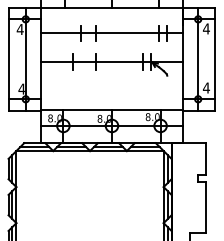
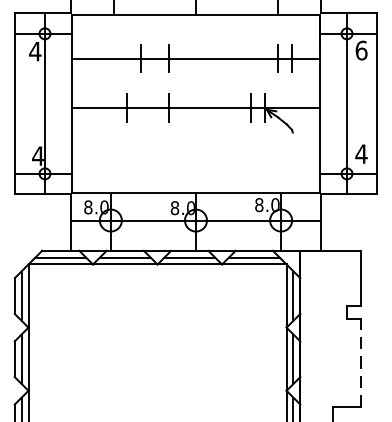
text: (206, 28) -> (361, 49), 4 -> 6
line: (206, 206) -> (361, 361), solid -> dashed

